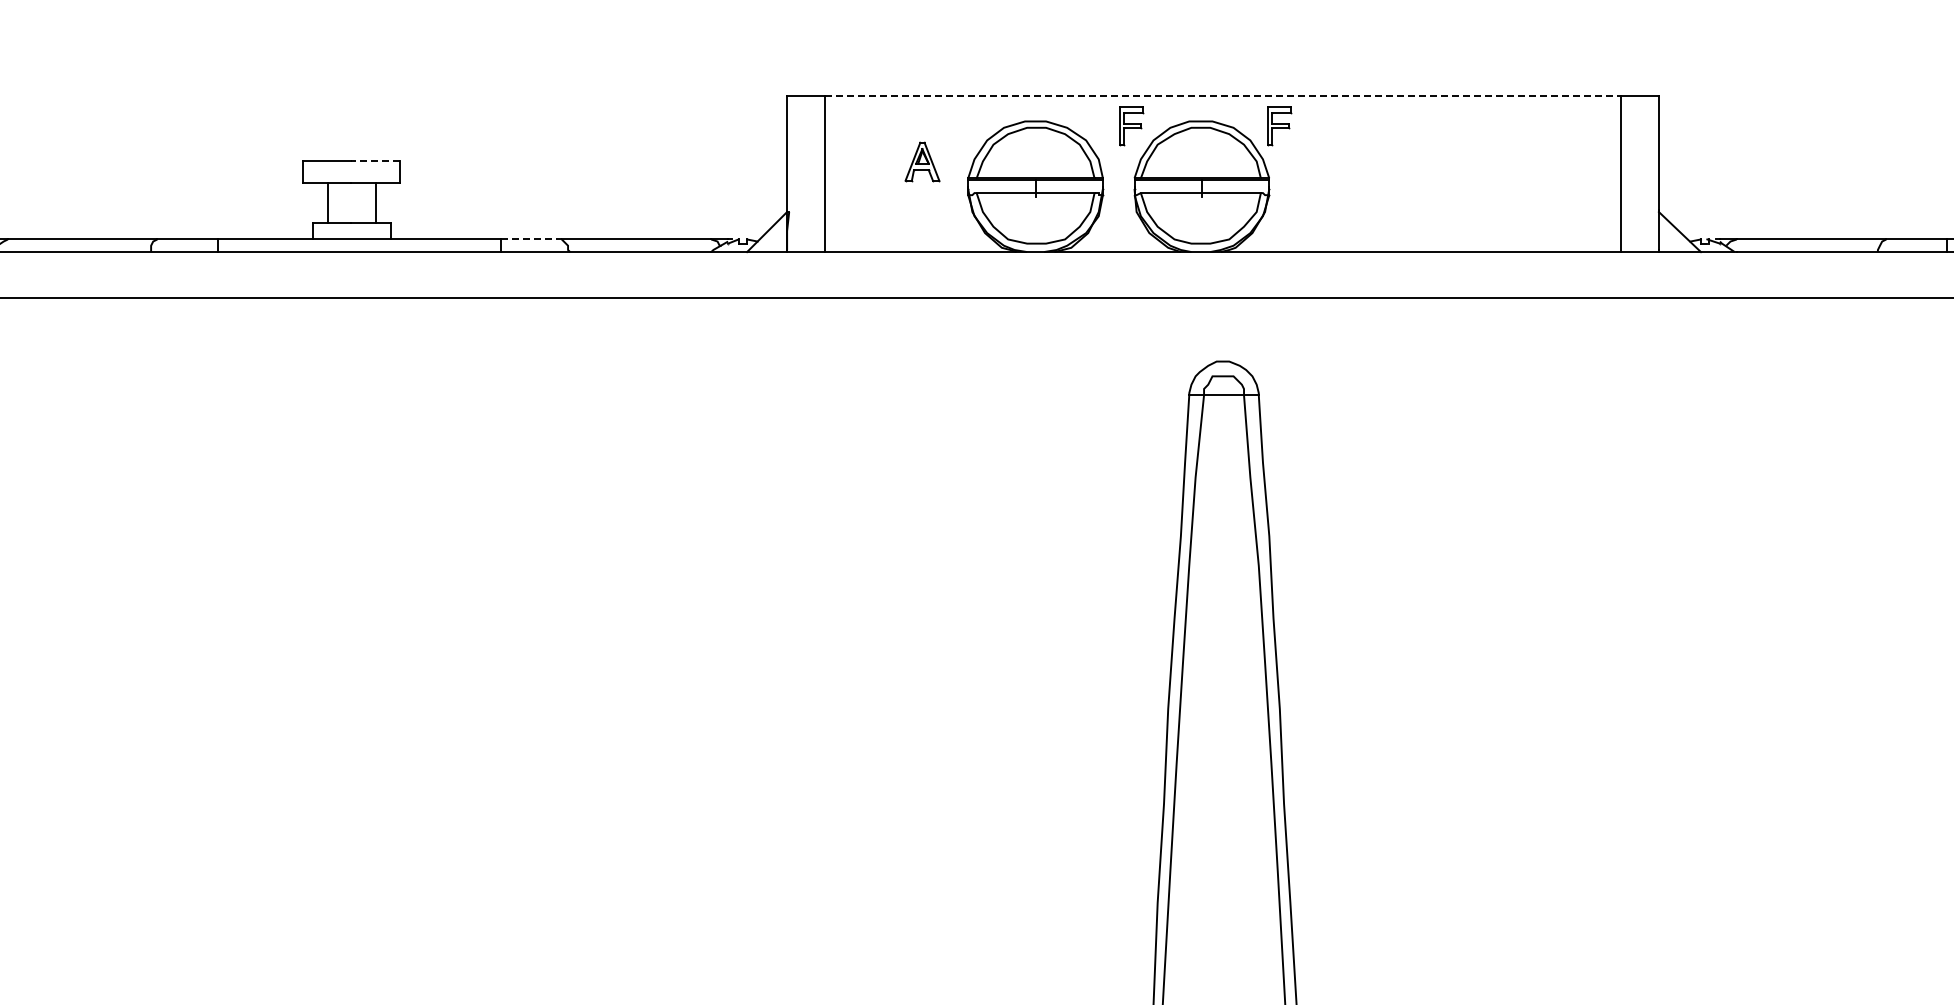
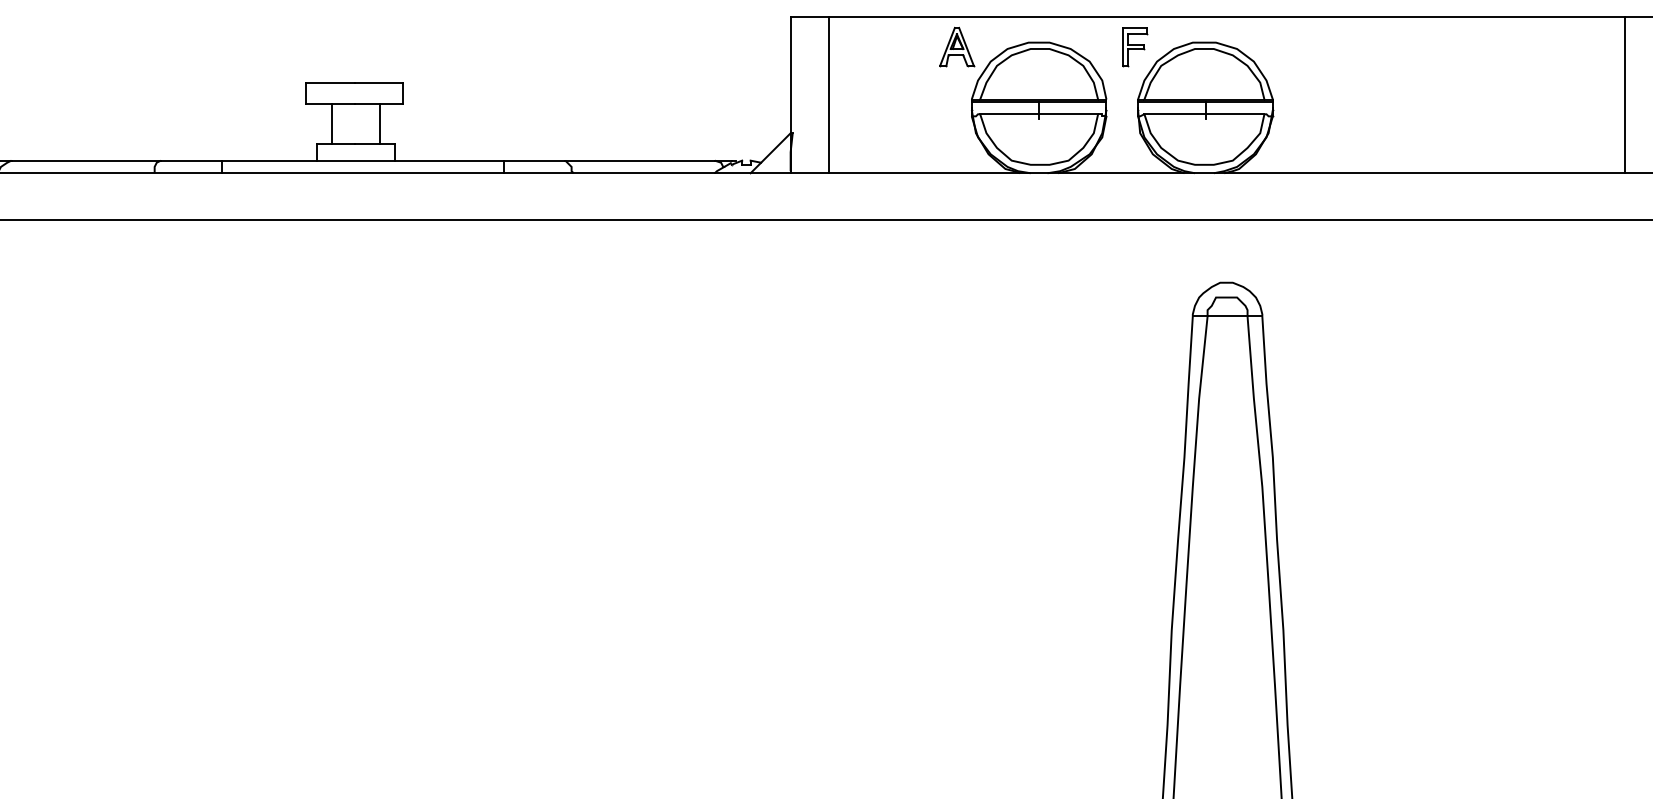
line: (1223, 96) -> (1227, 17), dashed -> solid
part: (1279, 126) -> (1283, 47), removed
line: (374, 161) -> (378, 82), dashed -> solid
part: (922, 161) -> (957, 46), moved
line: (531, 239) -> (535, 160), dashed -> solid

